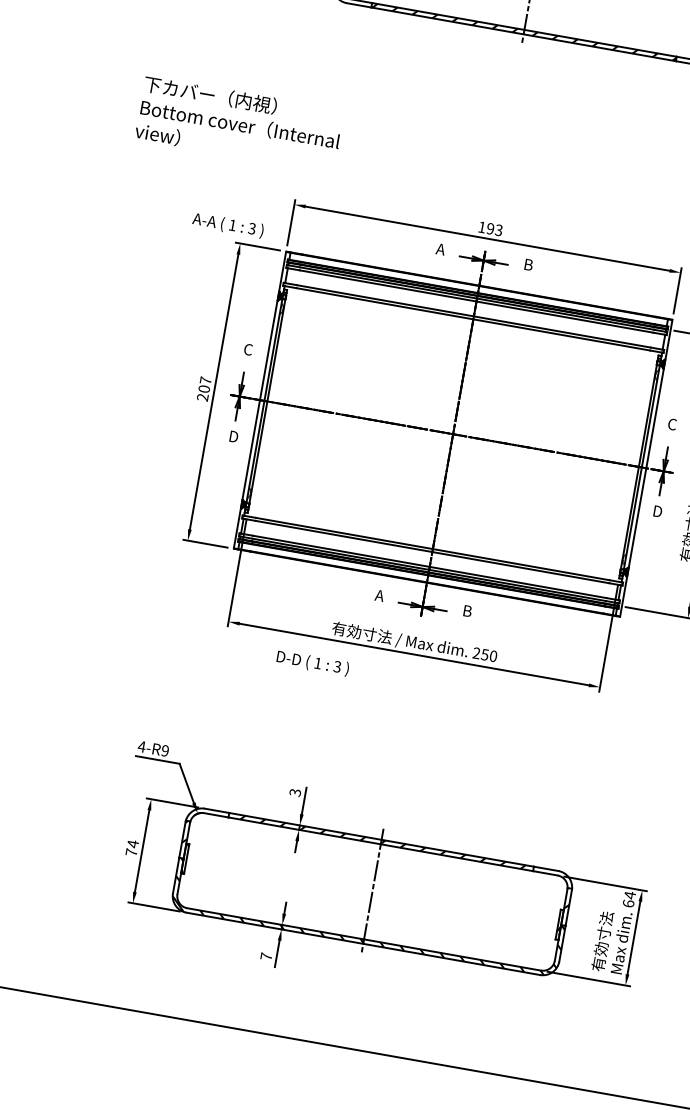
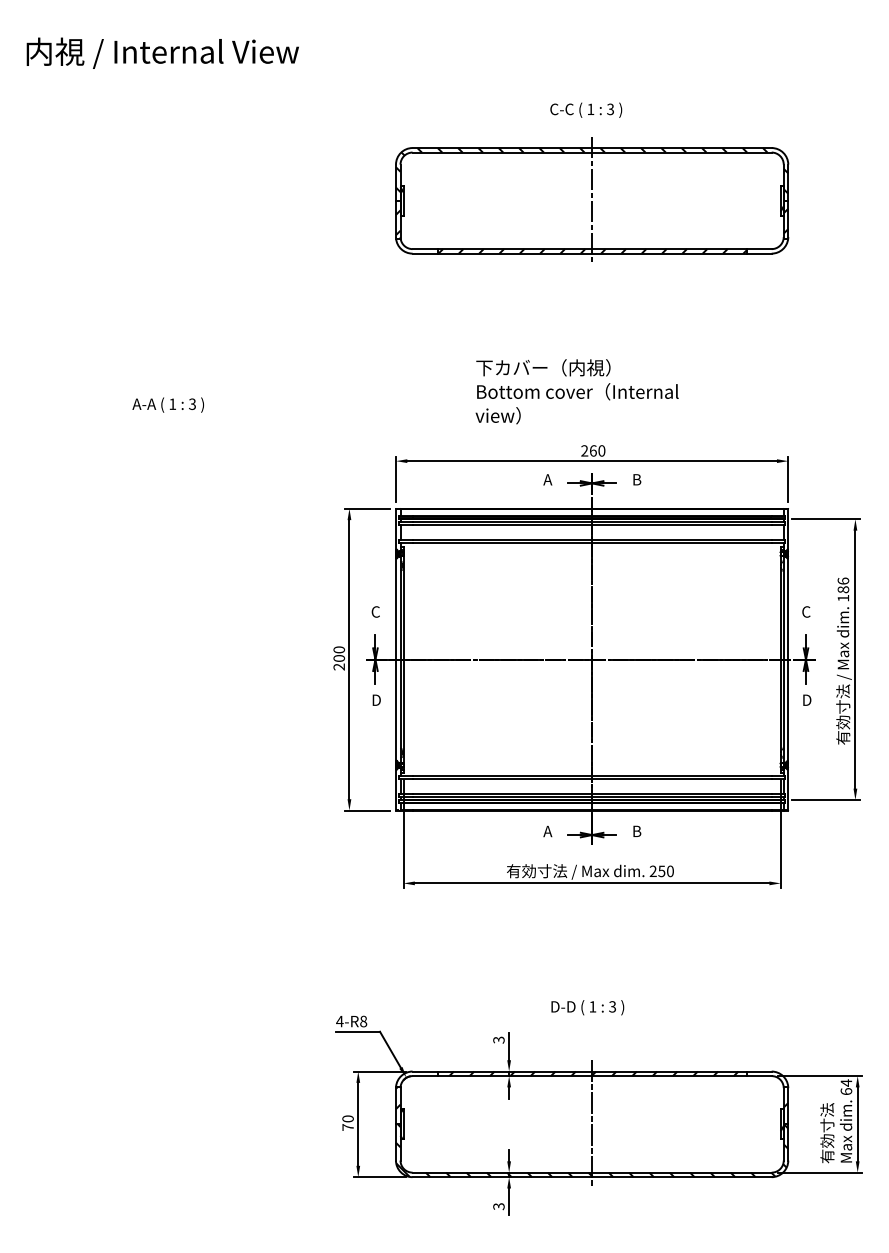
text: (239, 124) -> (576, 391), moved
text: (227, 224) -> (167, 404), moved
text: (490, 228) -> (593, 450), 193 -> 260
text: (205, 380) -> (338, 649), 207 -> 200
text: (312, 663) -> (587, 1007), moved
text: (165, 750) -> (363, 1021), 4-R9 -> 4-R8
text: (132, 843) -> (347, 1118), 74 -> 70
text: (265, 956) -> (498, 1206), 7 -> 3

